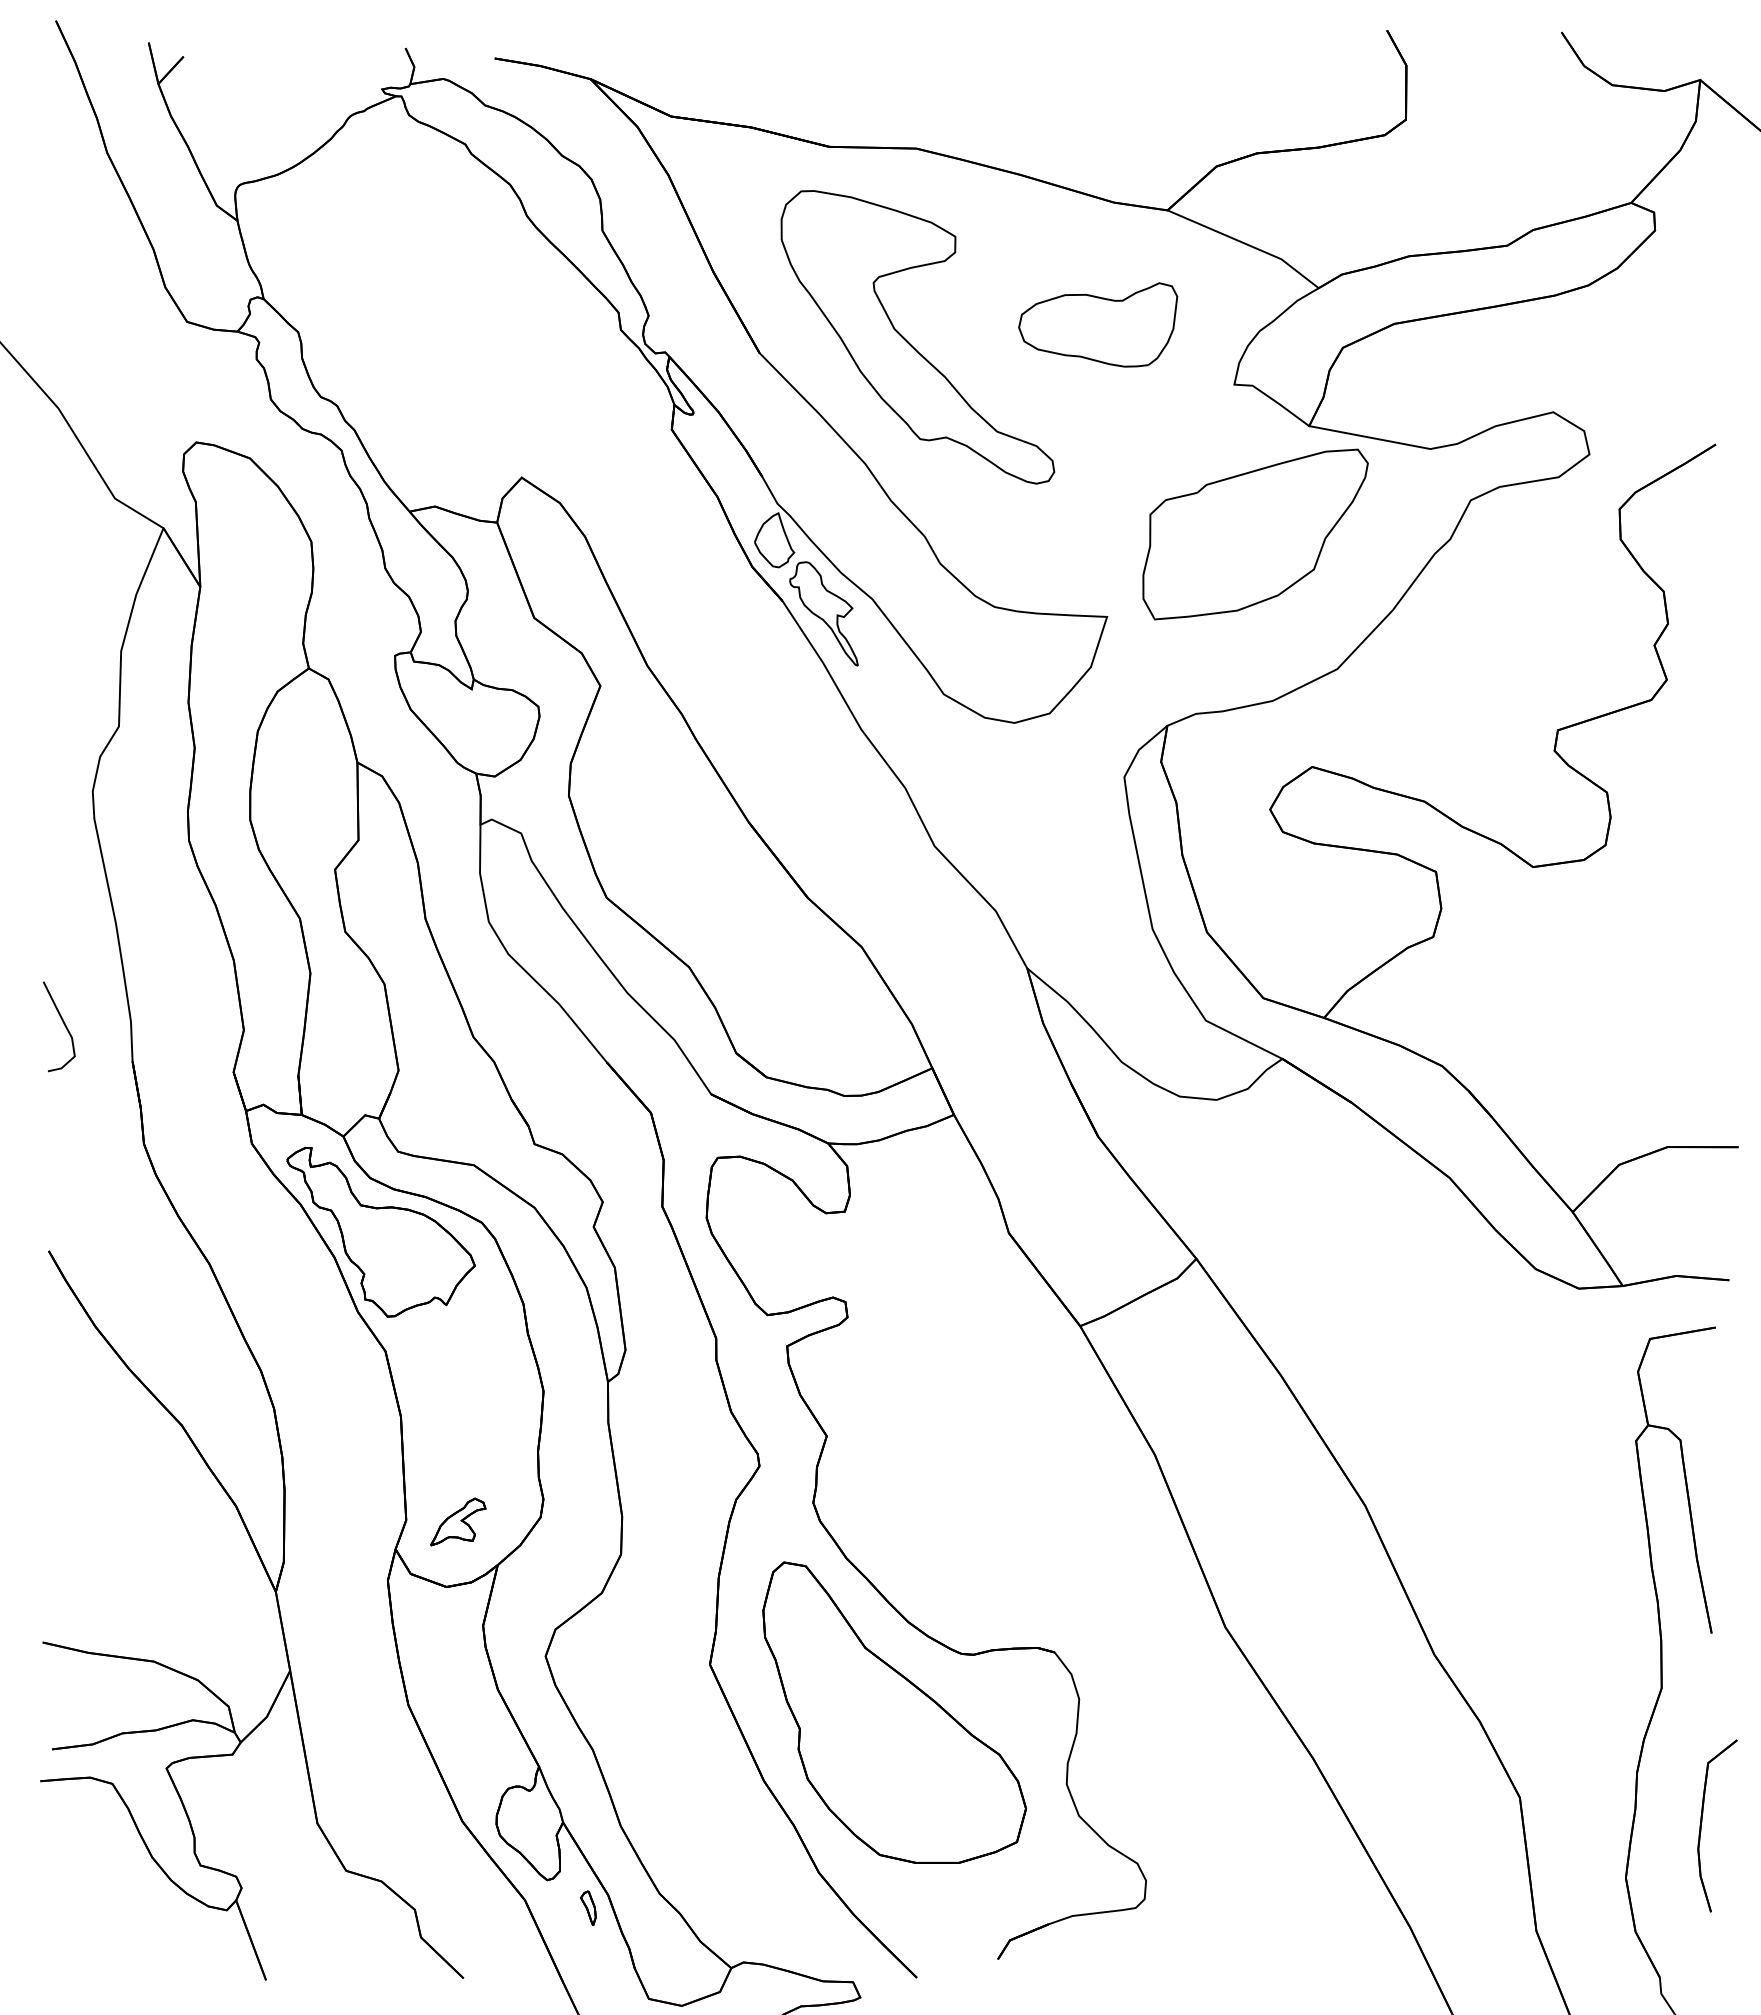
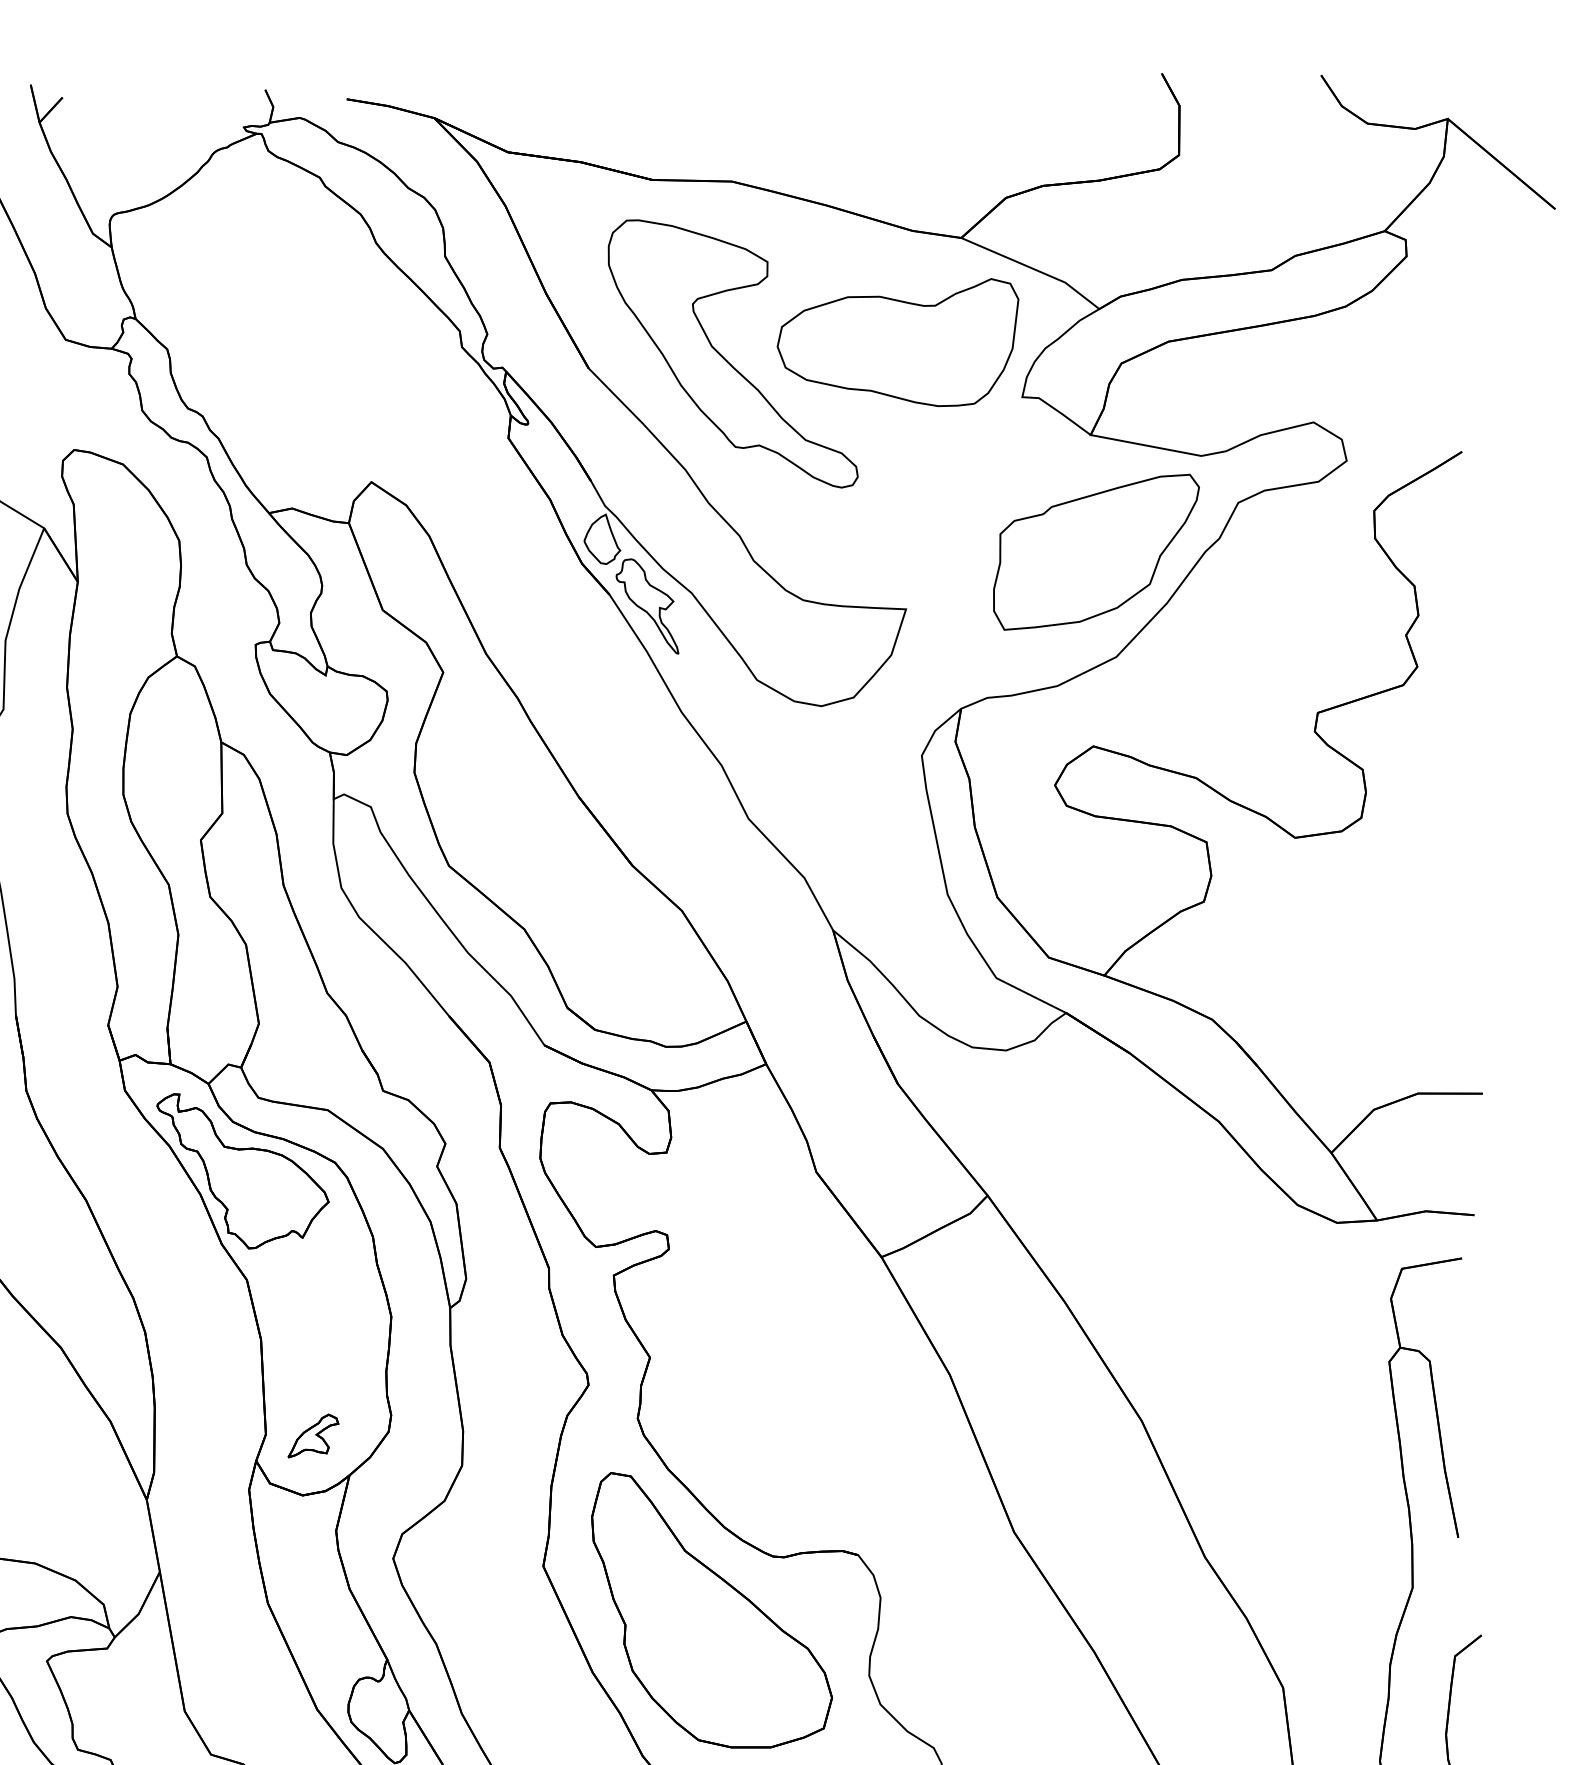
part: (1097, 324) -> (897, 342), size x1.67
part: (1255, 534) -> (1096, 552), moved

